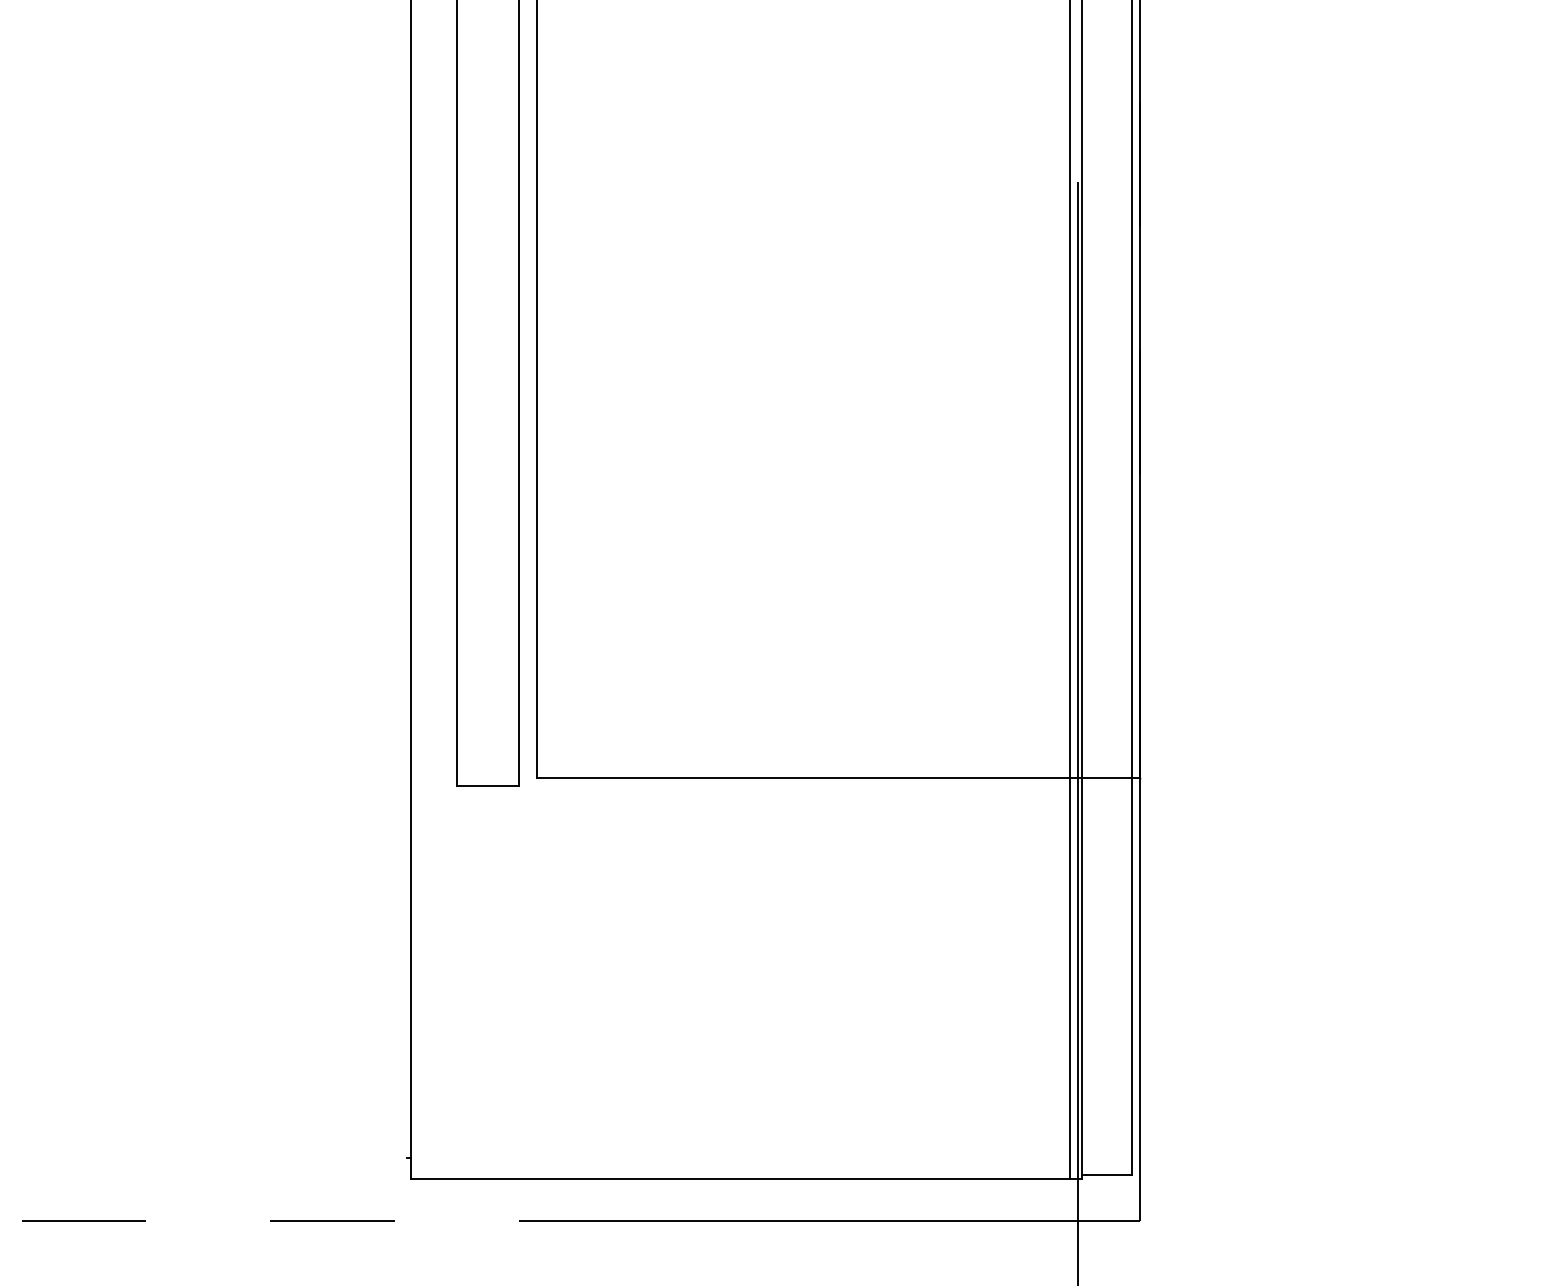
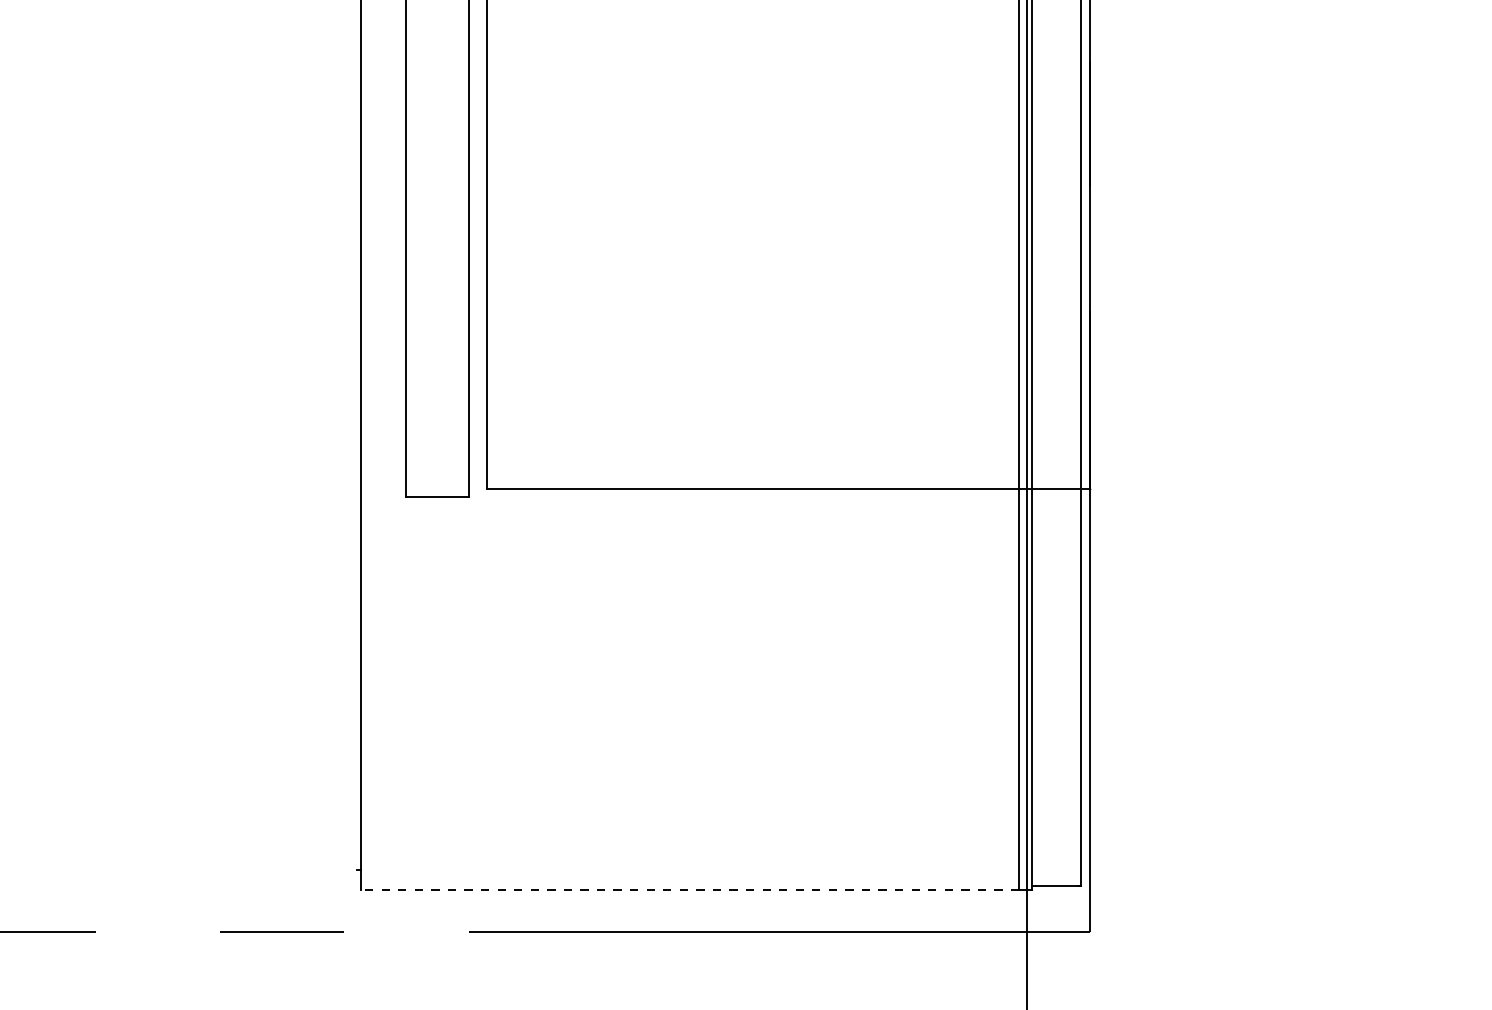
line: (739, 1179) -> (689, 890), solid -> dashed

